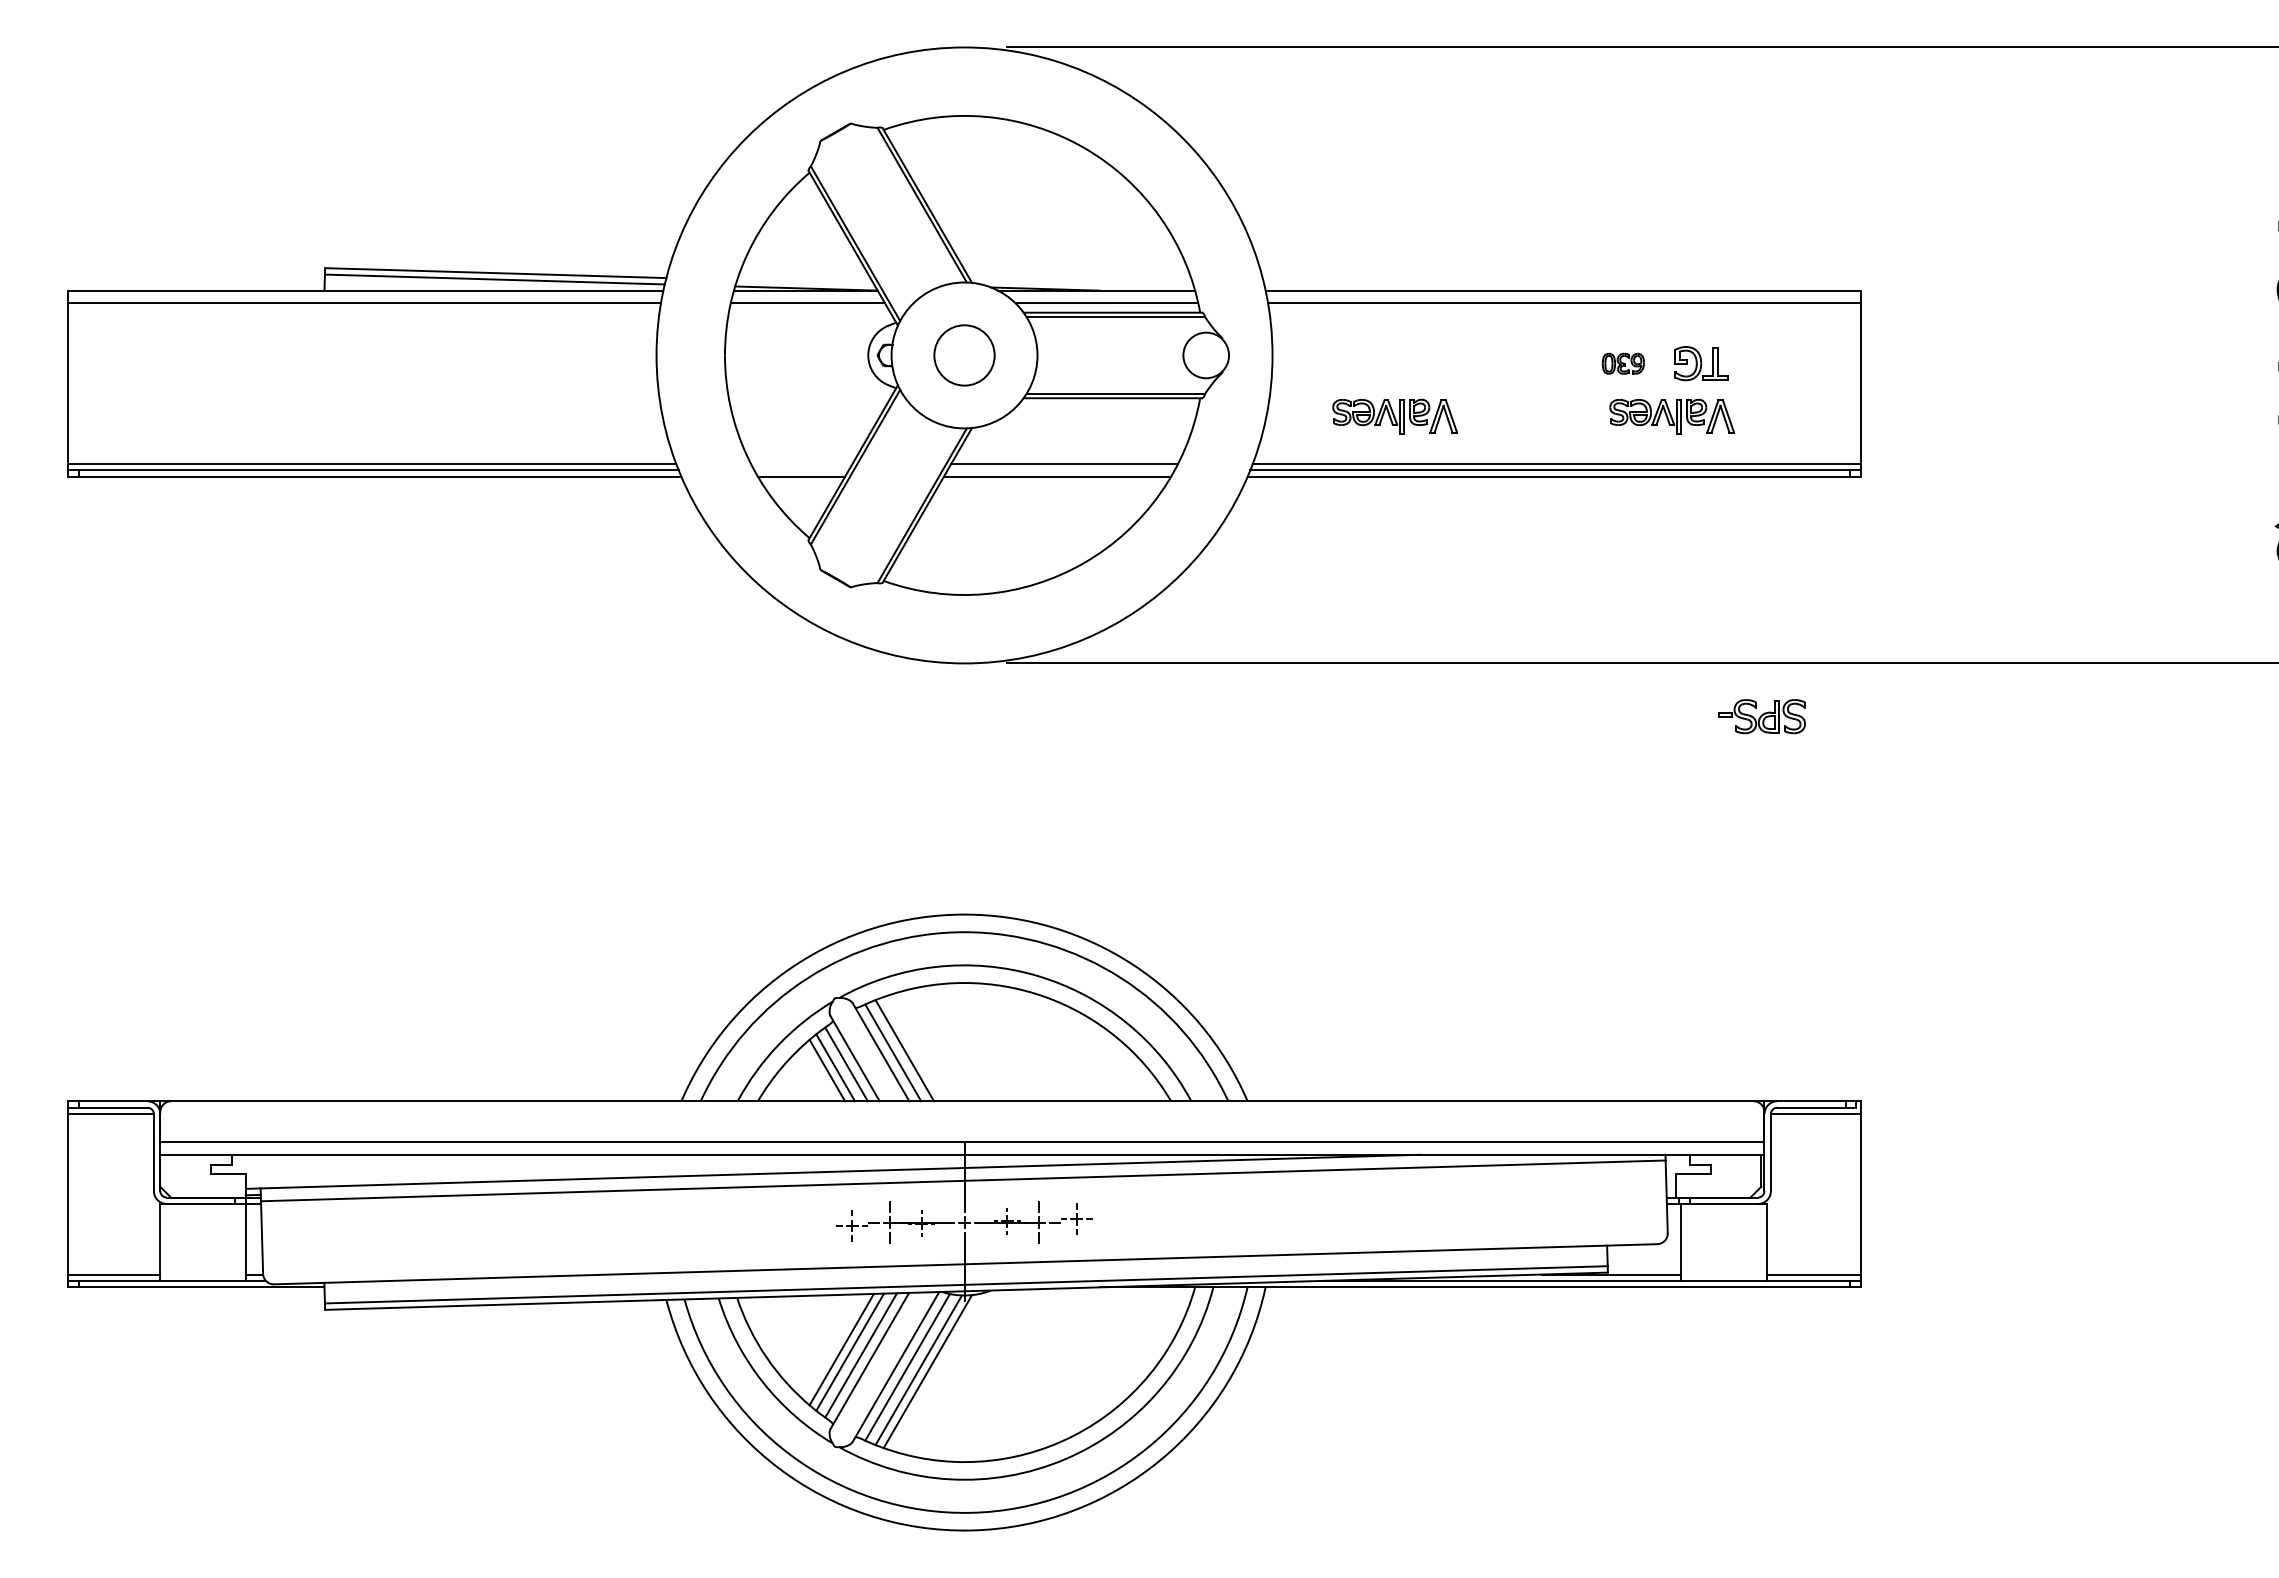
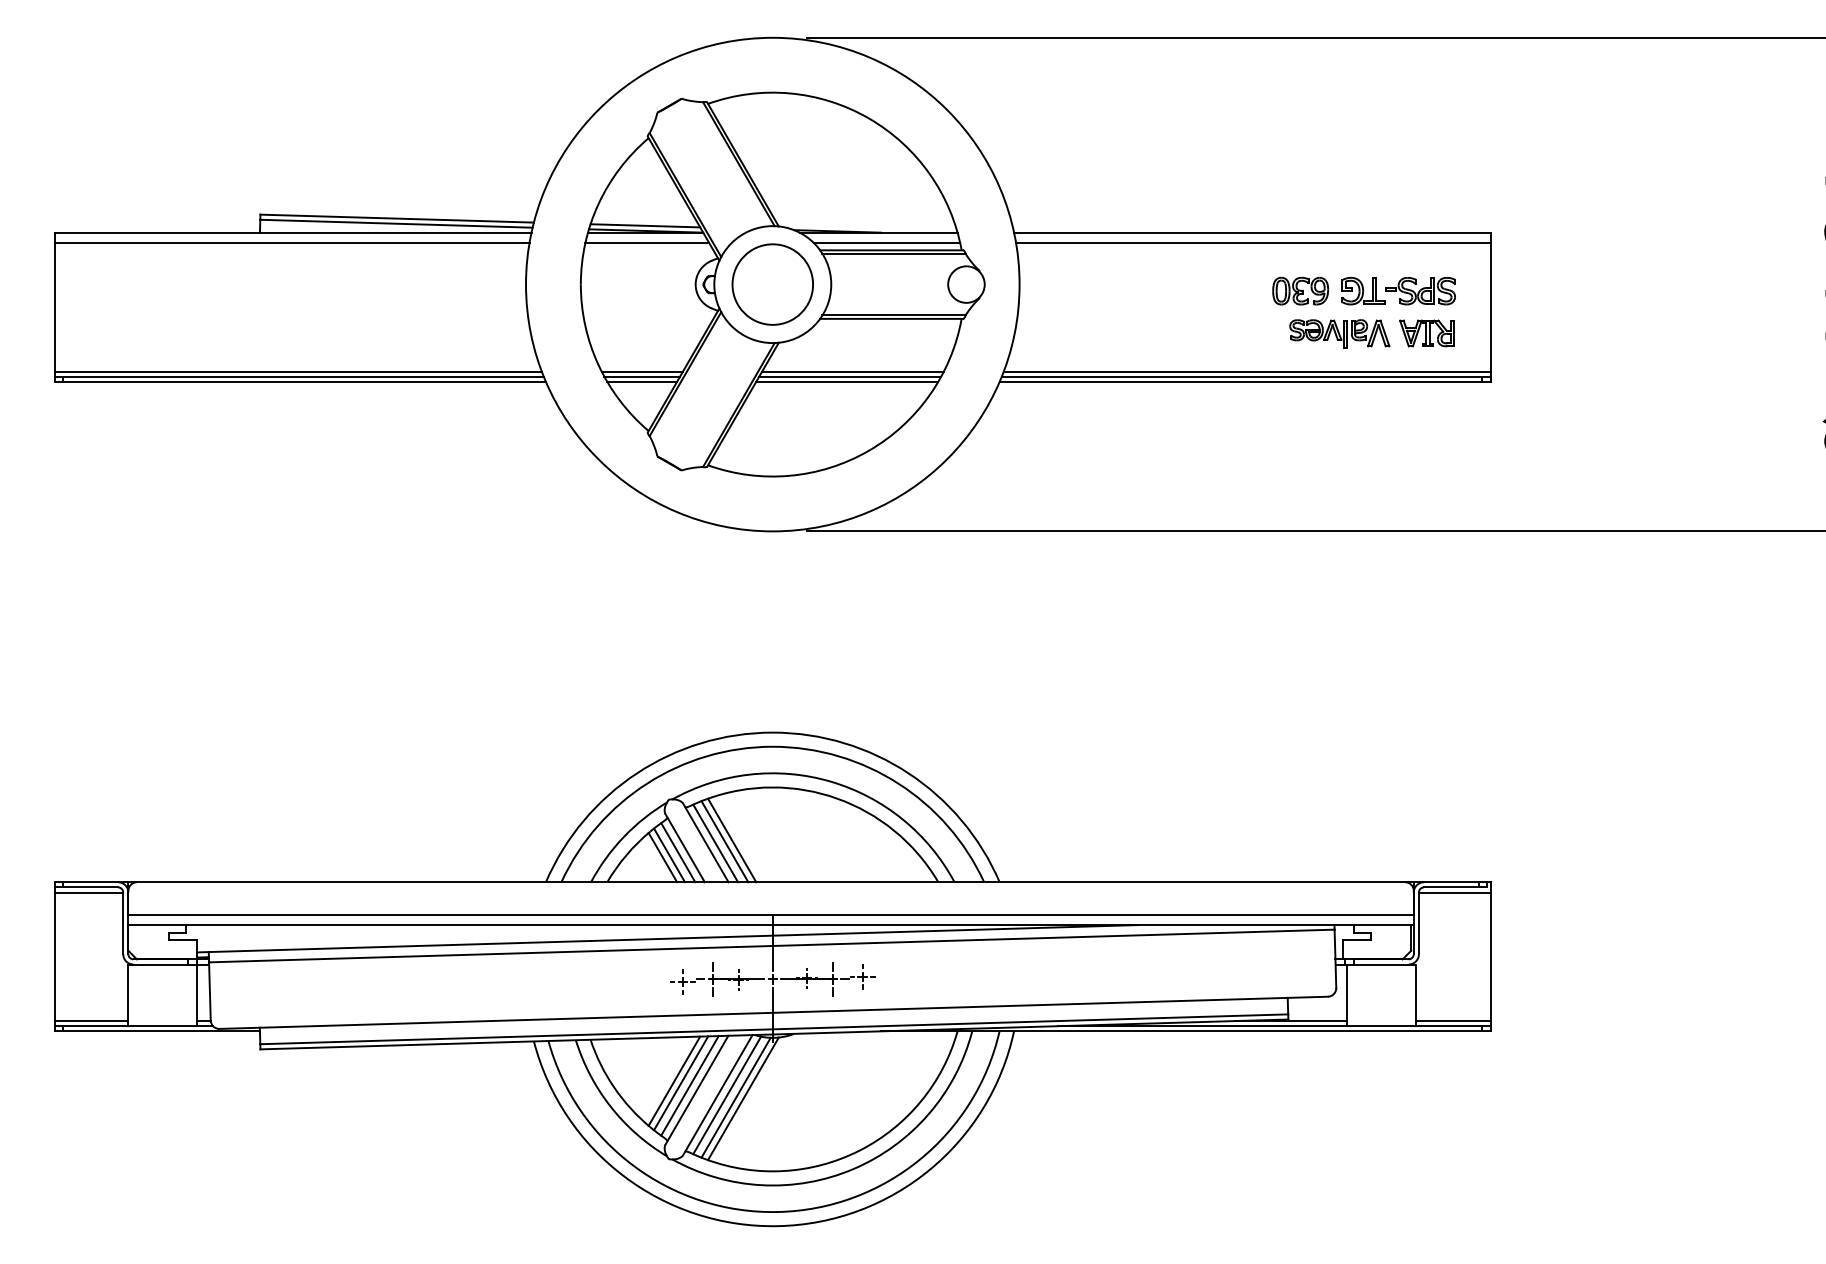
line: (805, 282) -> (645, 226), added
circle: (964, 355) -> (772, 284), size x1.67
part: (1623, 363) -> (1300, 291), size x1.67
part: (1394, 416) -> (1117, 333), removed
part: (1780, 416) -> (1426, 333), added
line: (801, 463) -> (642, 371), added
line: (801, 470) -> (642, 376), added
line: (1060, 470) -> (849, 376), added
part: (1761, 716) -> (1420, 291), moved
line: (913, 1049) -> (731, 840), added

